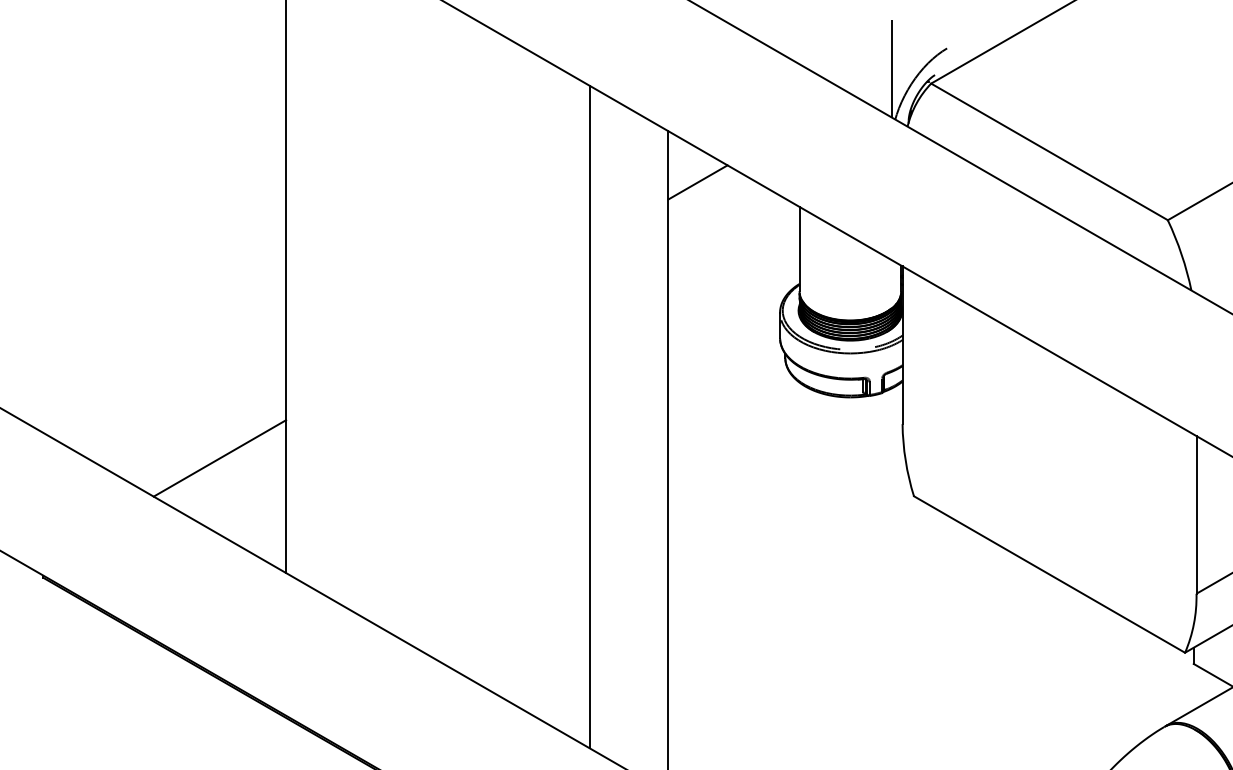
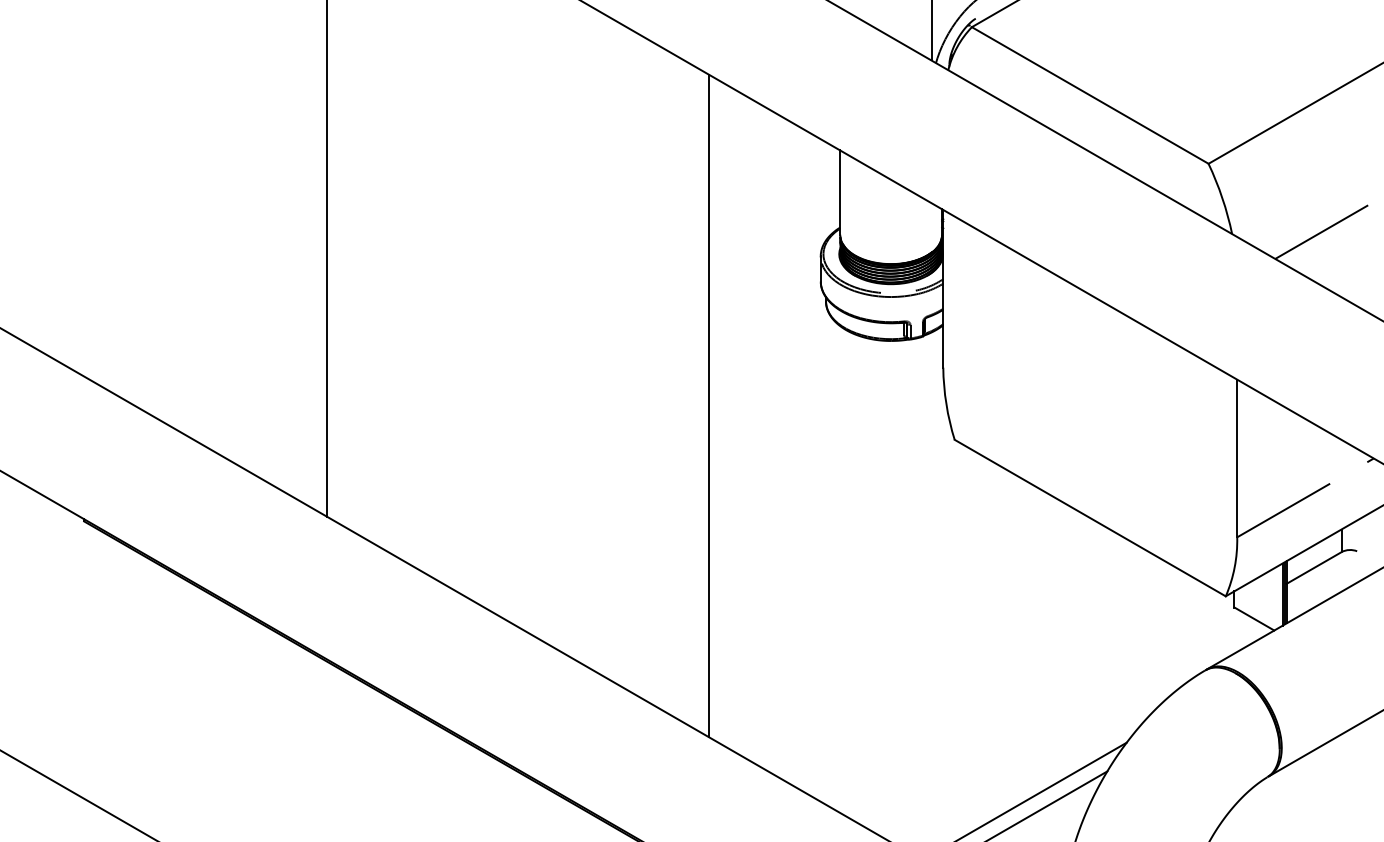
line: (697, 181) -> (738, 125), removed
line: (589, 416) -> (630, 360), removed
line: (219, 457) -> (260, 401), removed

